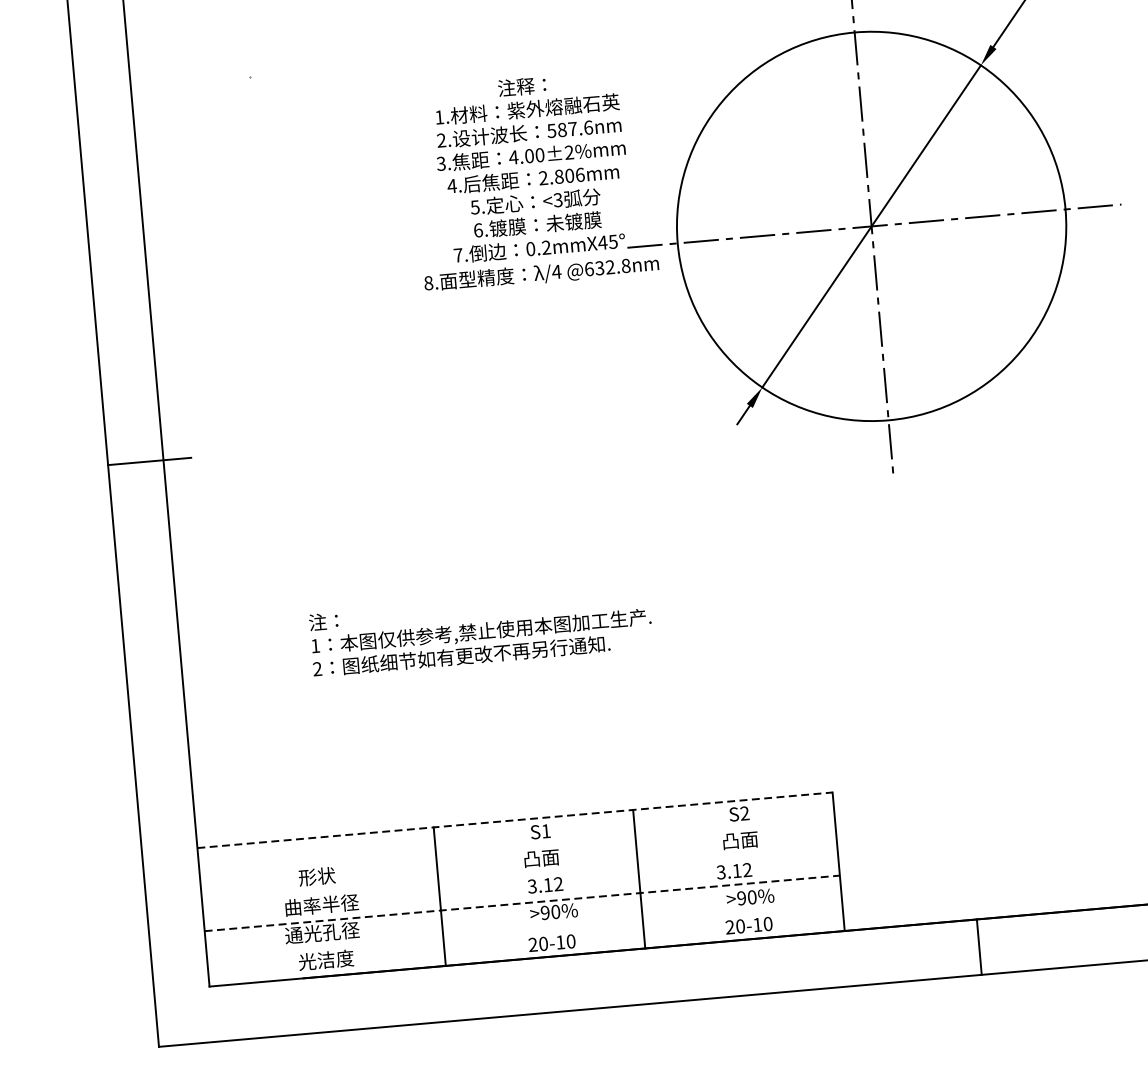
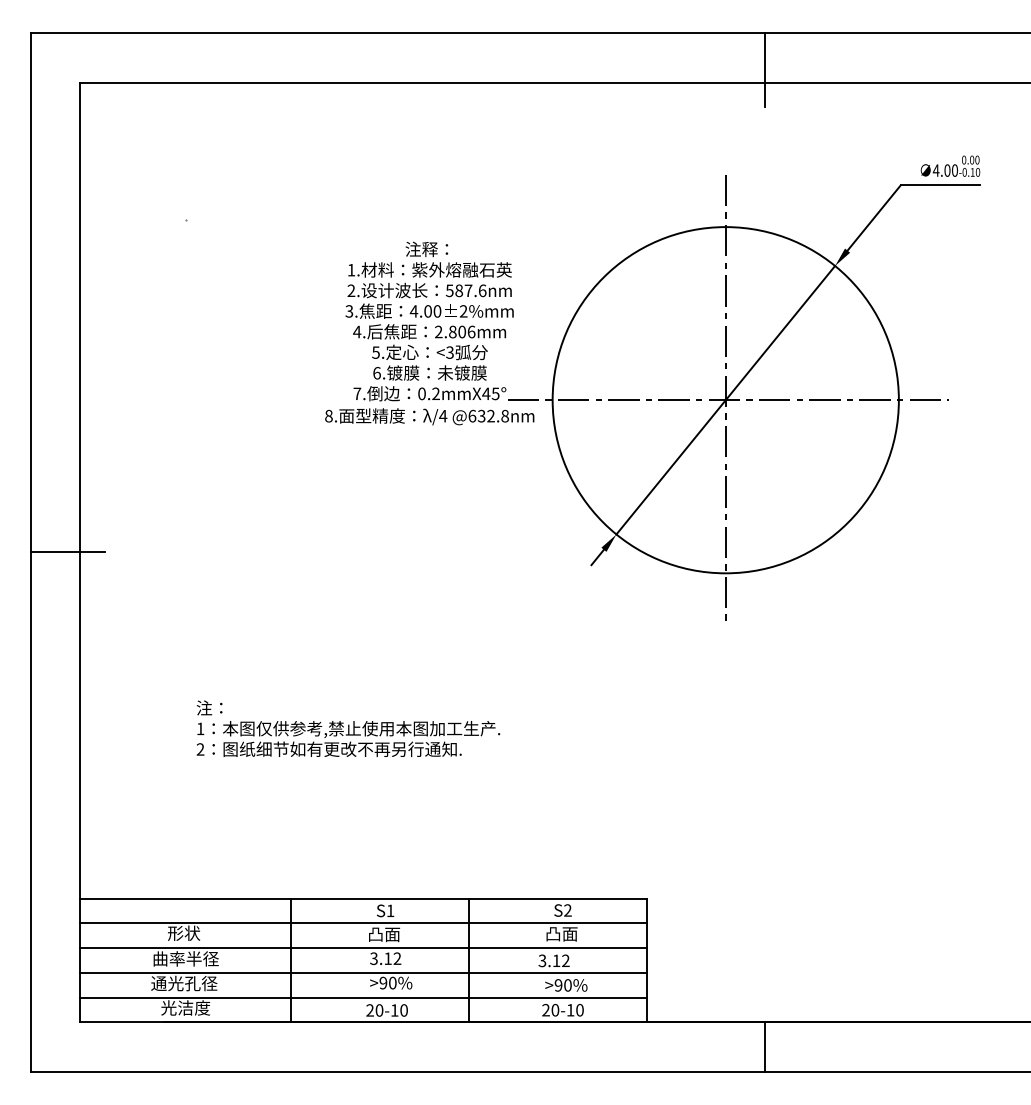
line: (514, 820) -> (363, 898), dashed -> solid
line: (517, 848) -> (363, 923), added
line: (519, 876) -> (363, 948), added
line: (521, 902) -> (363, 972), dashed -> solid
line: (524, 930) -> (363, 997), added

